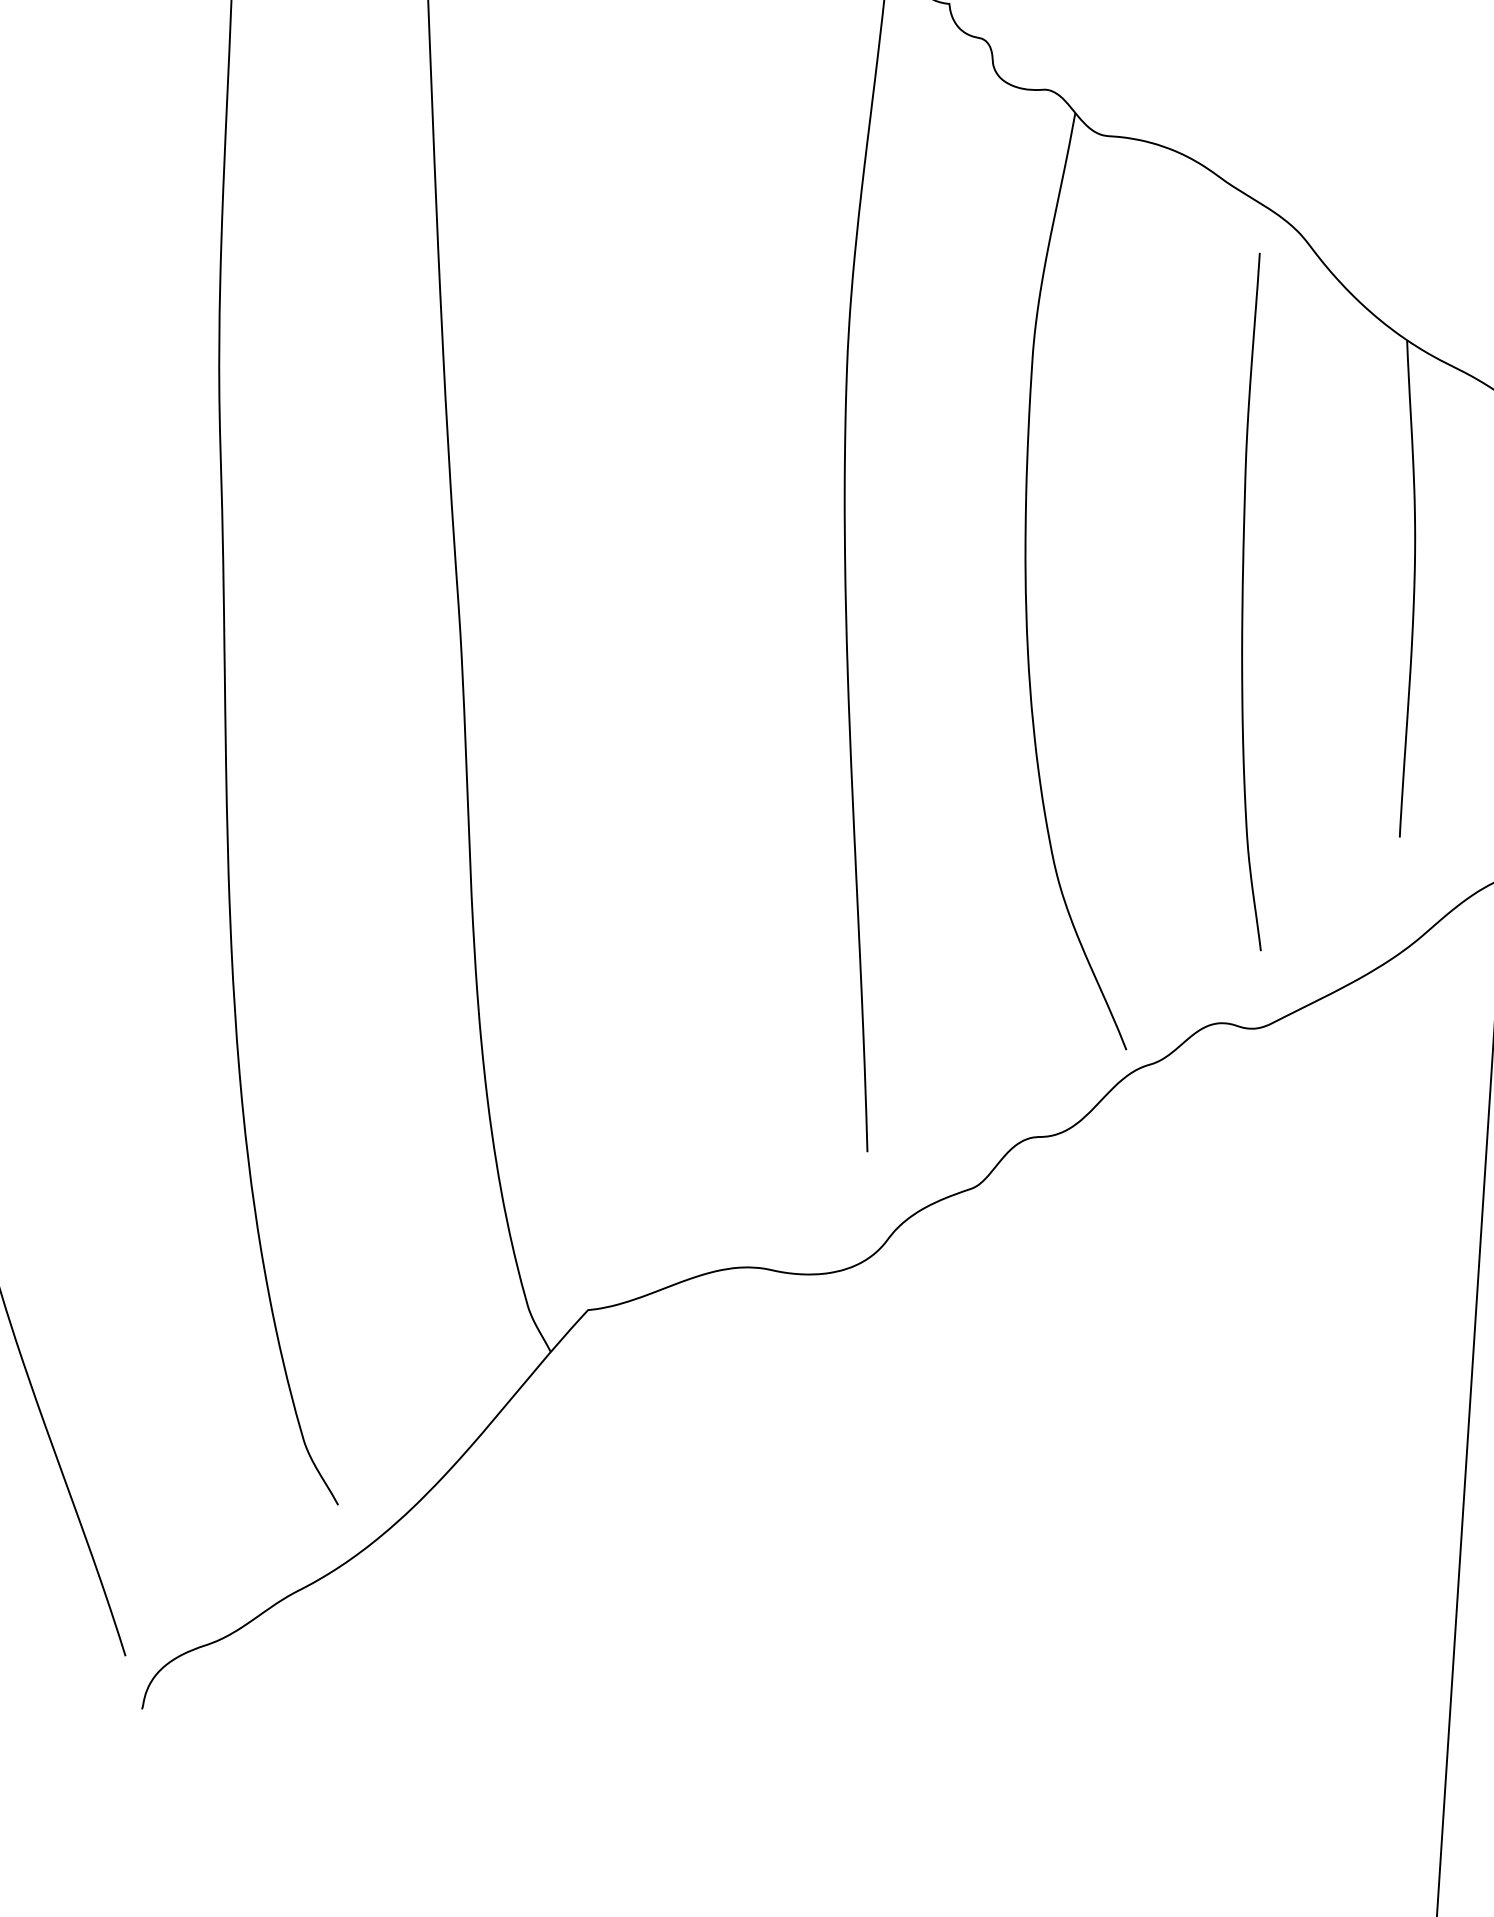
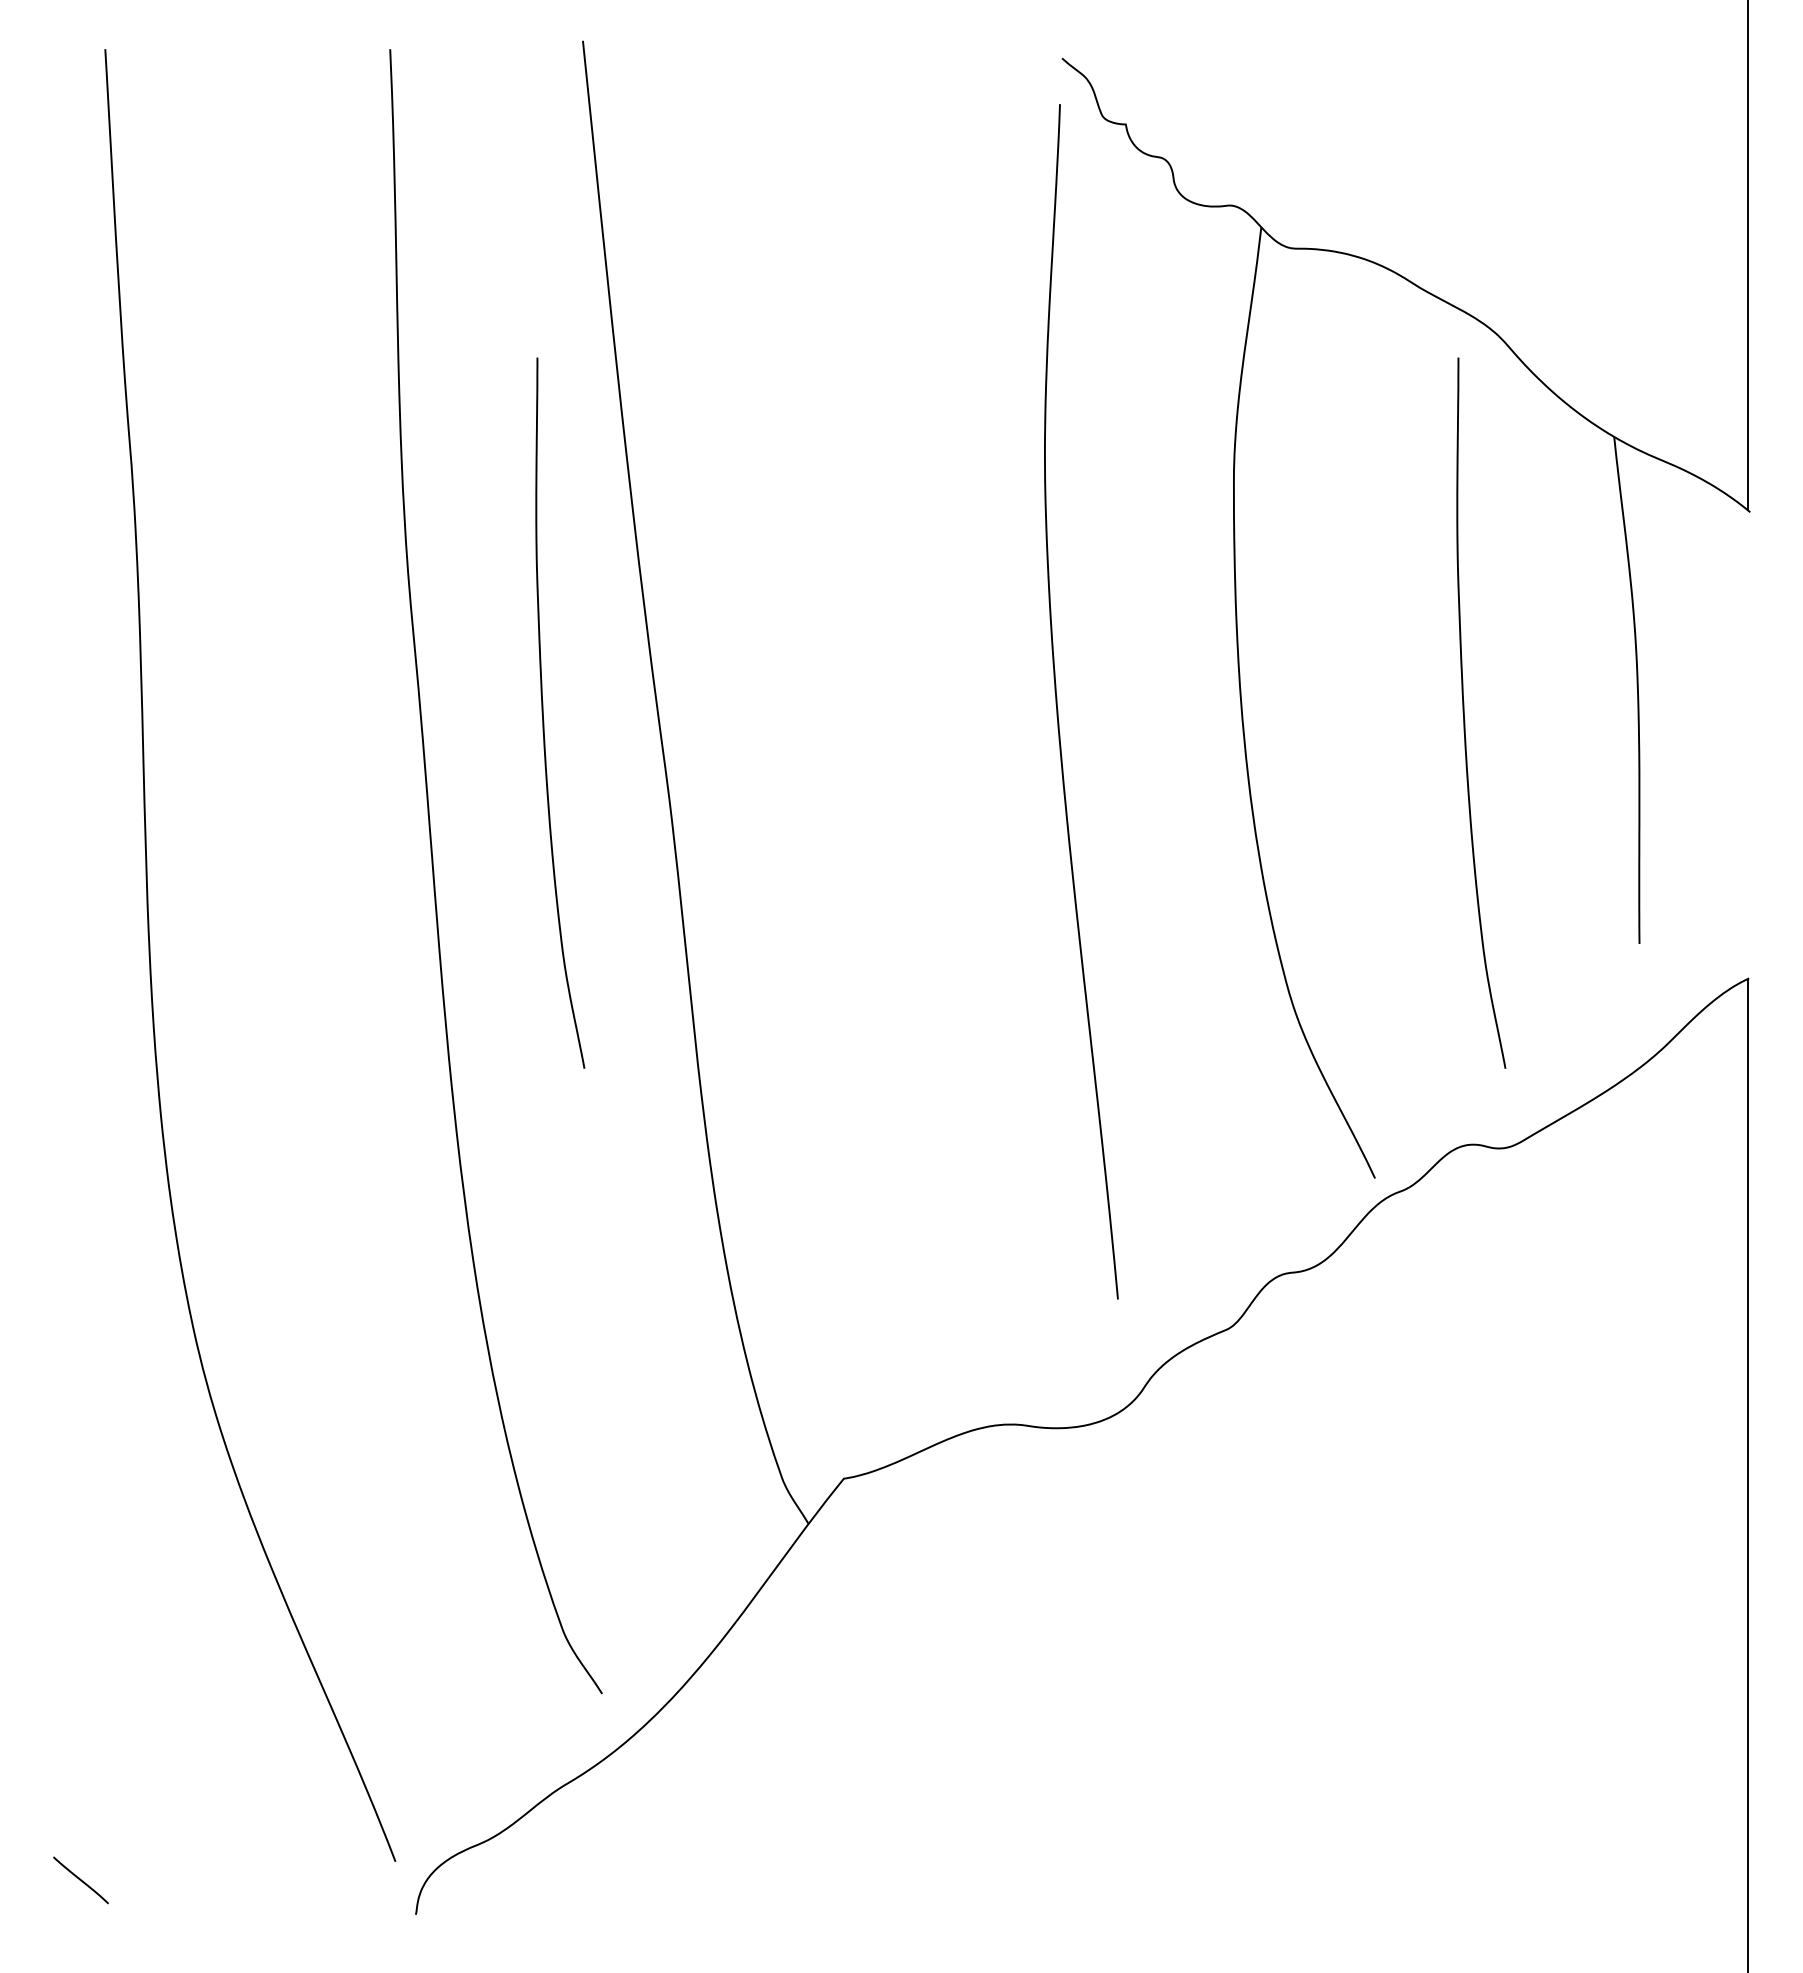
curve: (342, 541) -> (543, 712), added

